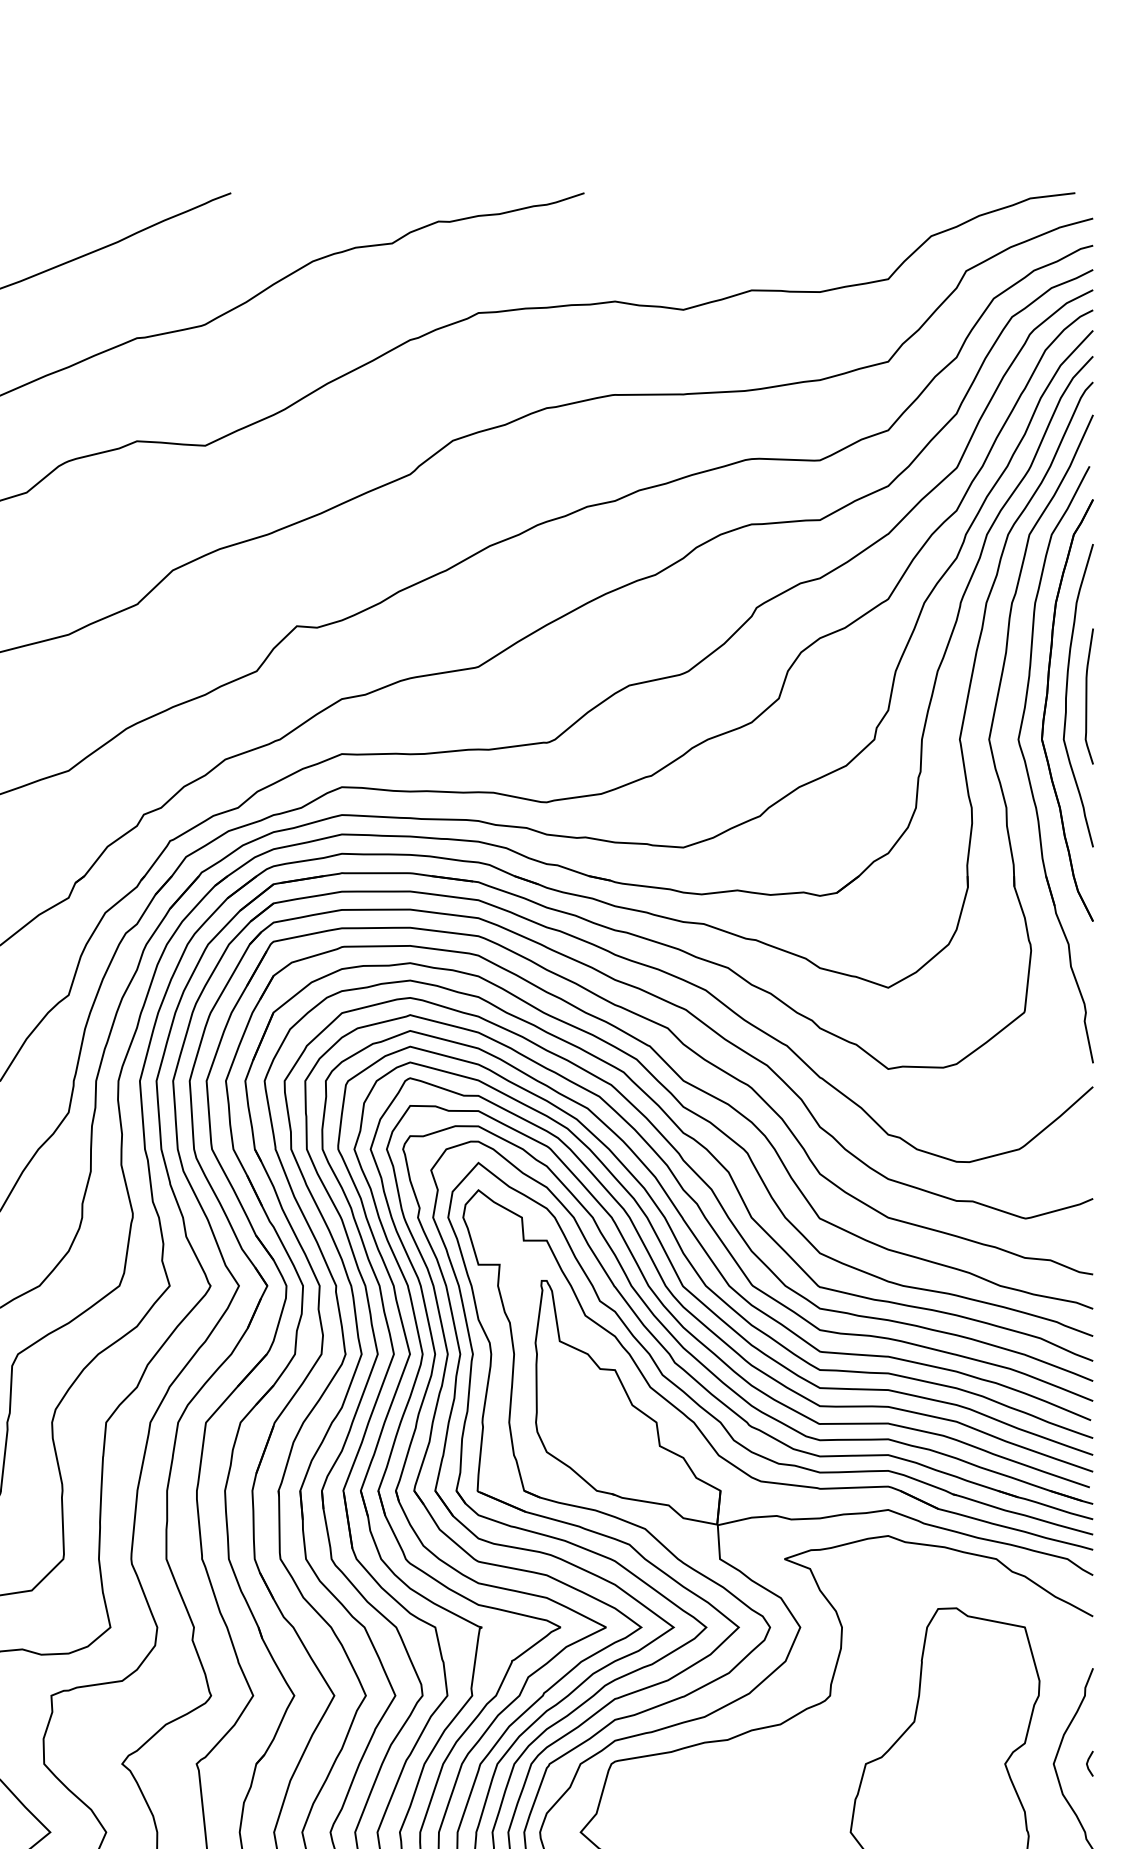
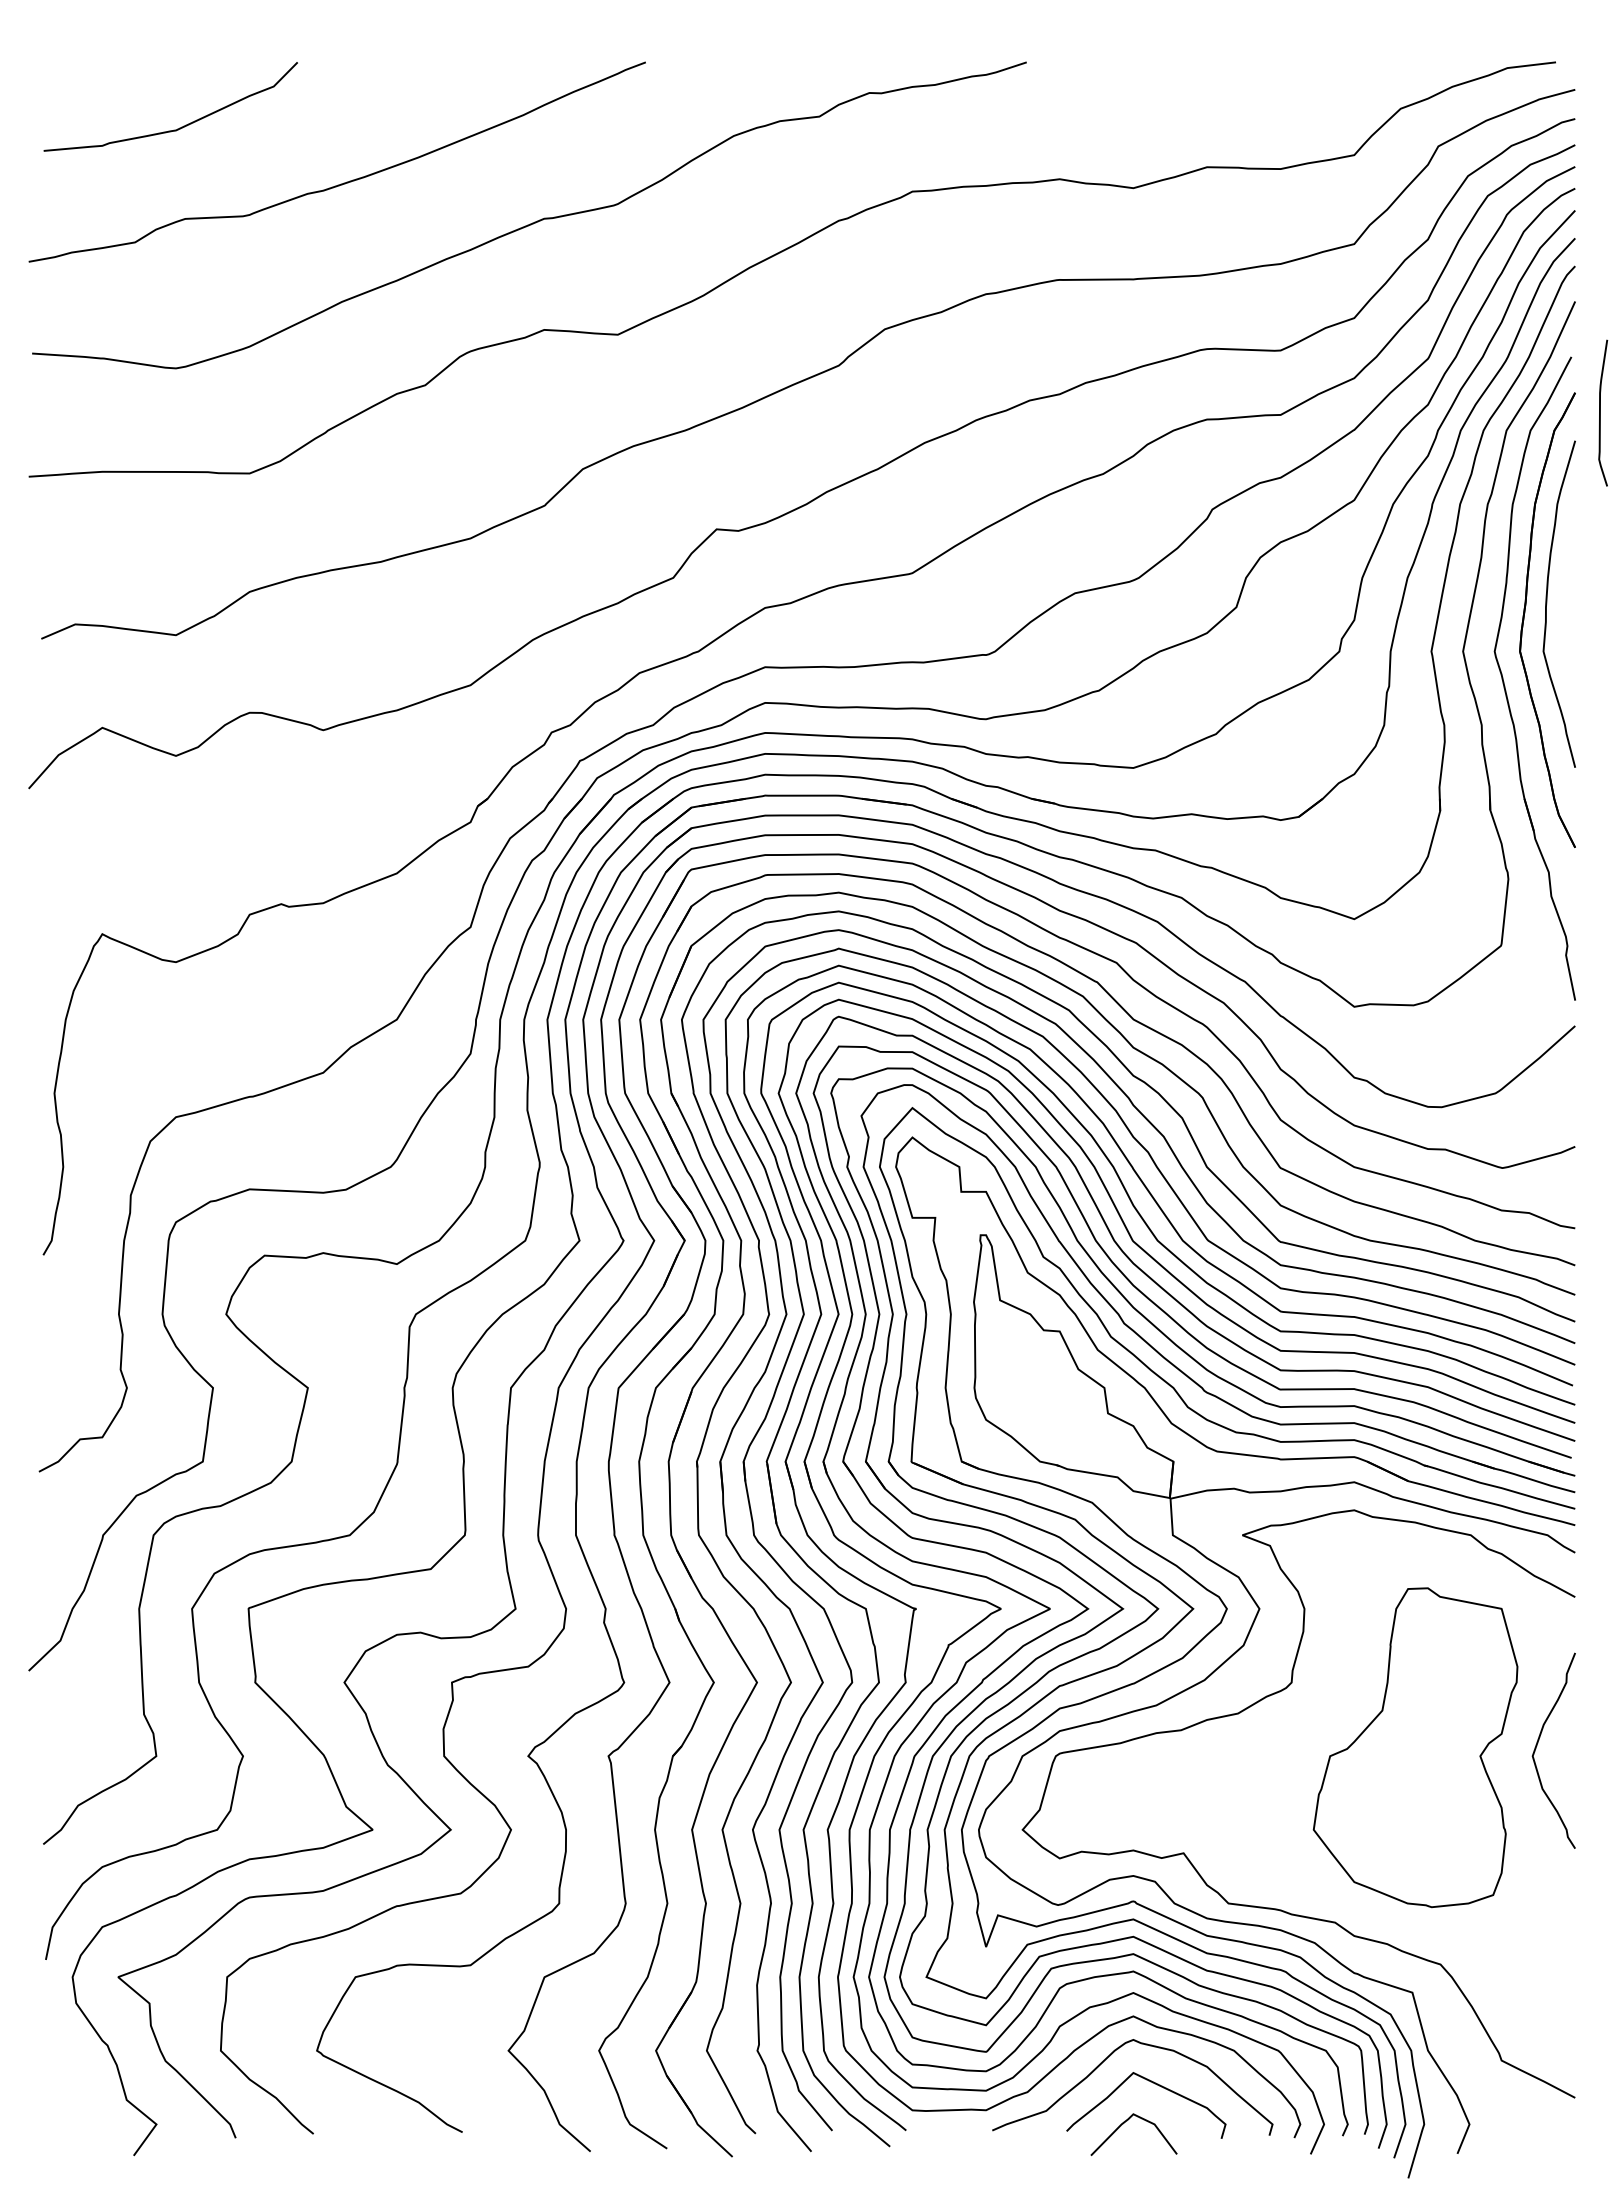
curve: (1086, 695) -> (1600, 412), moved
line: (1087, 1763) -> (1569, 1755), removed

